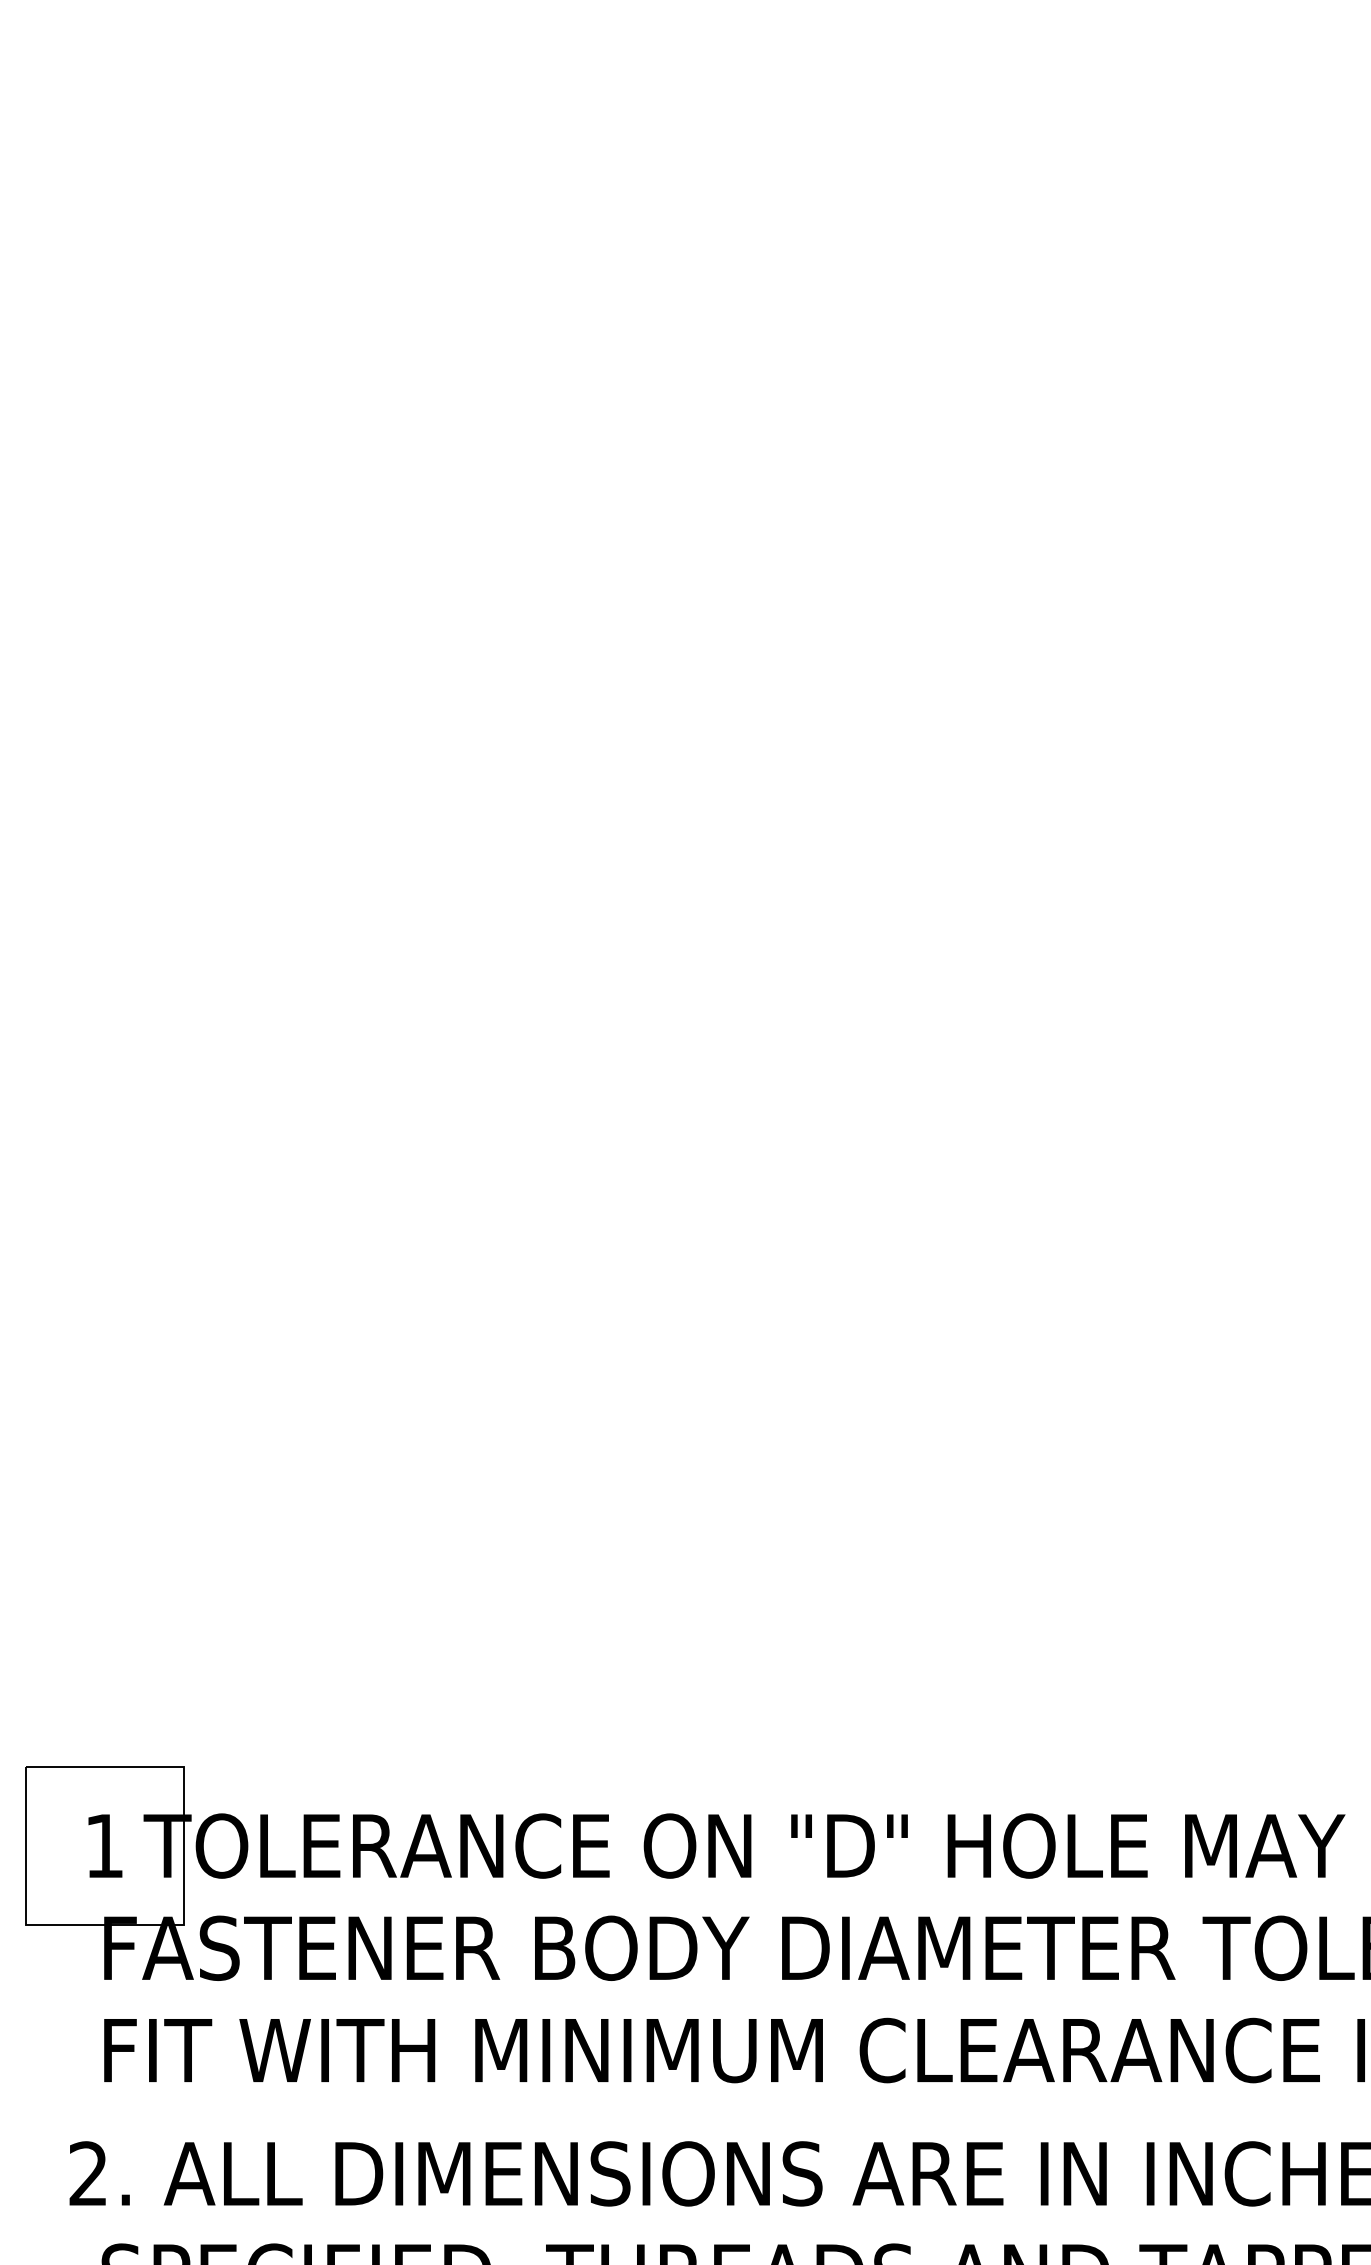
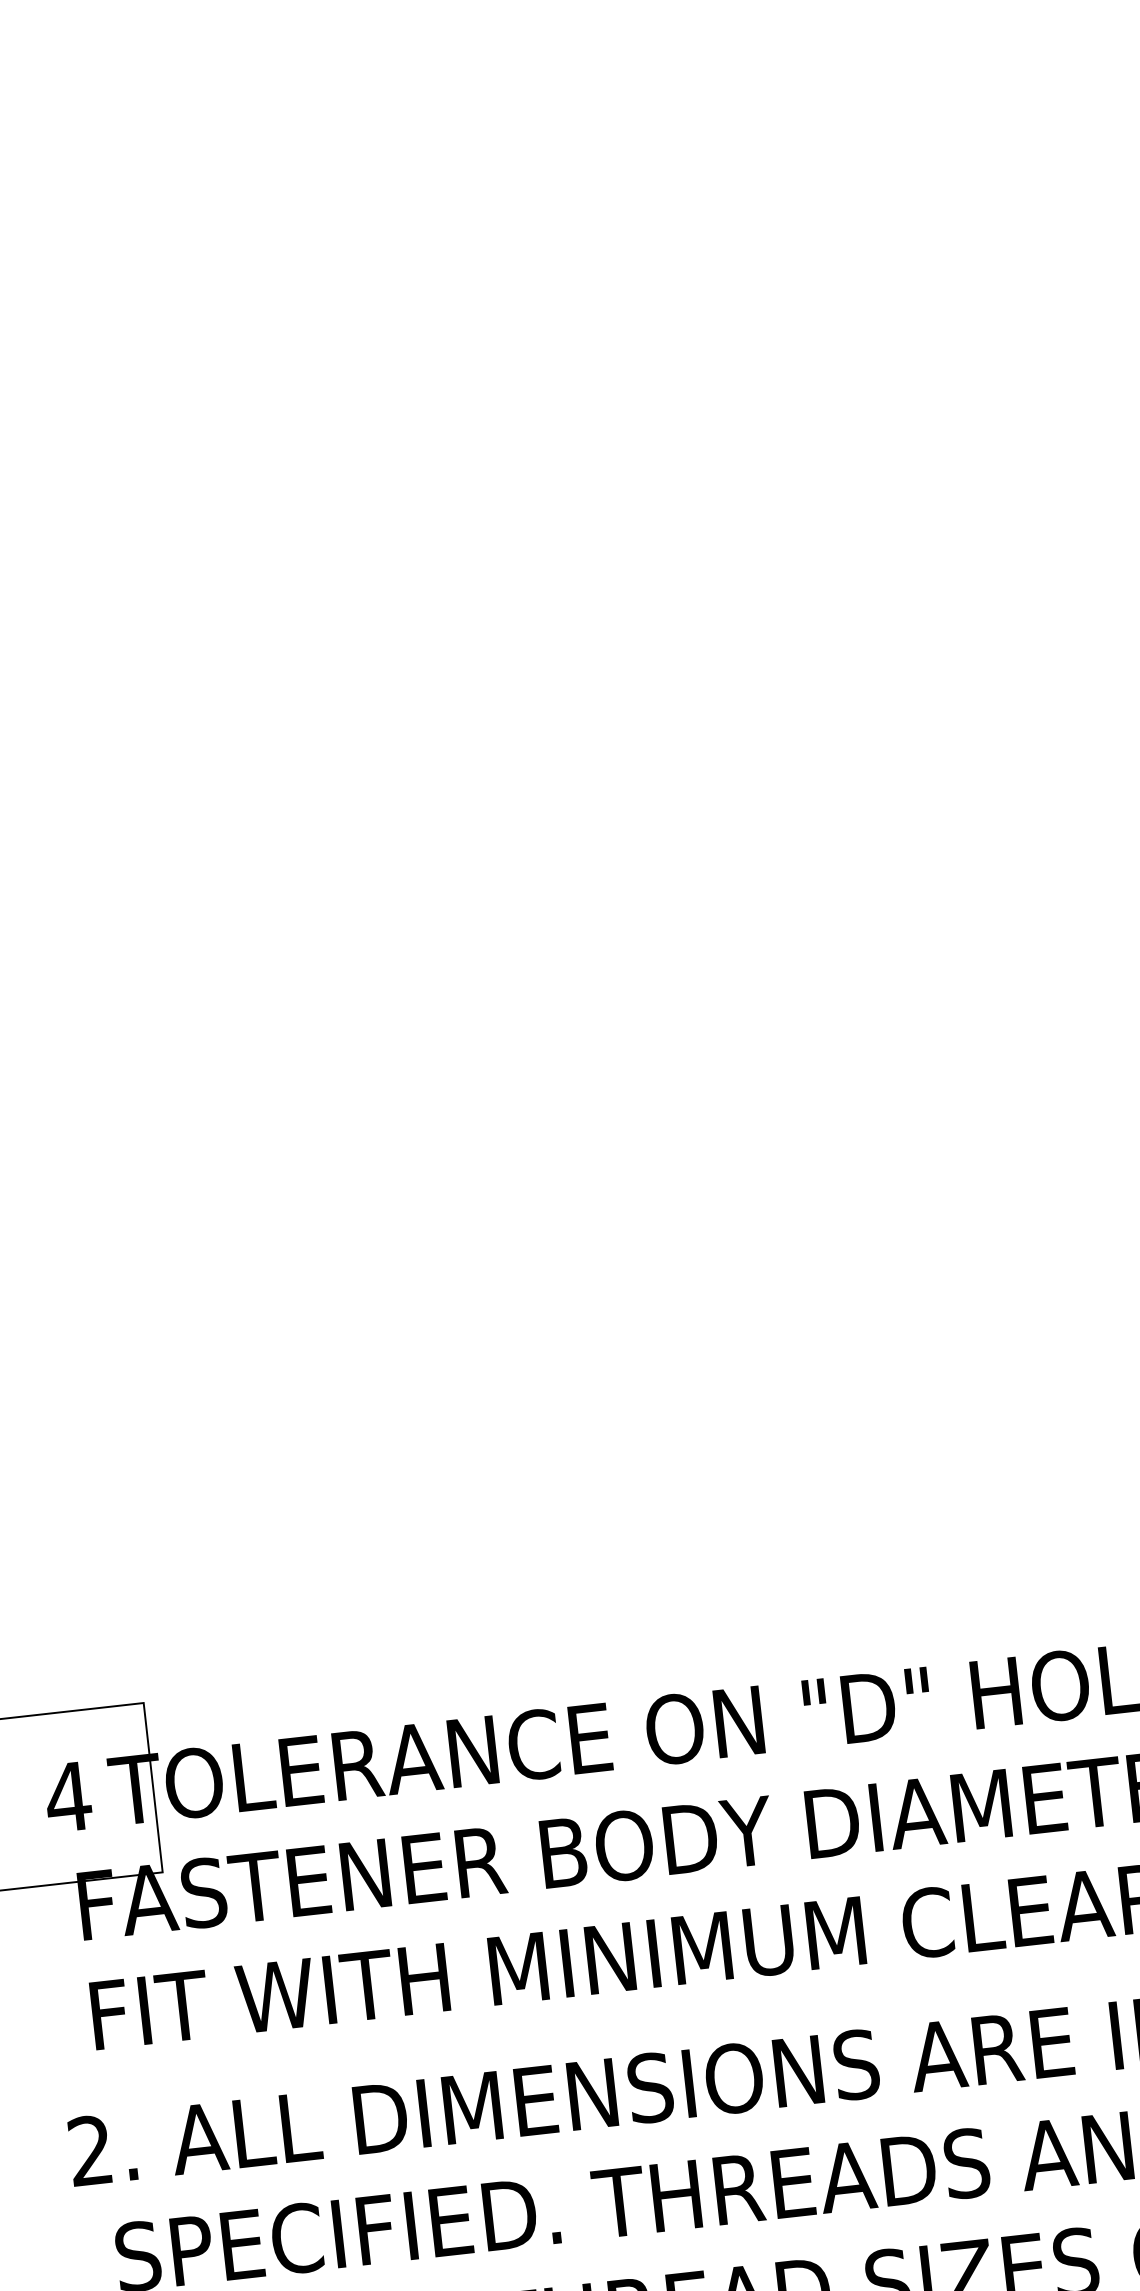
text: (104, 1845) -> (68, 1796), 1 -> 4

